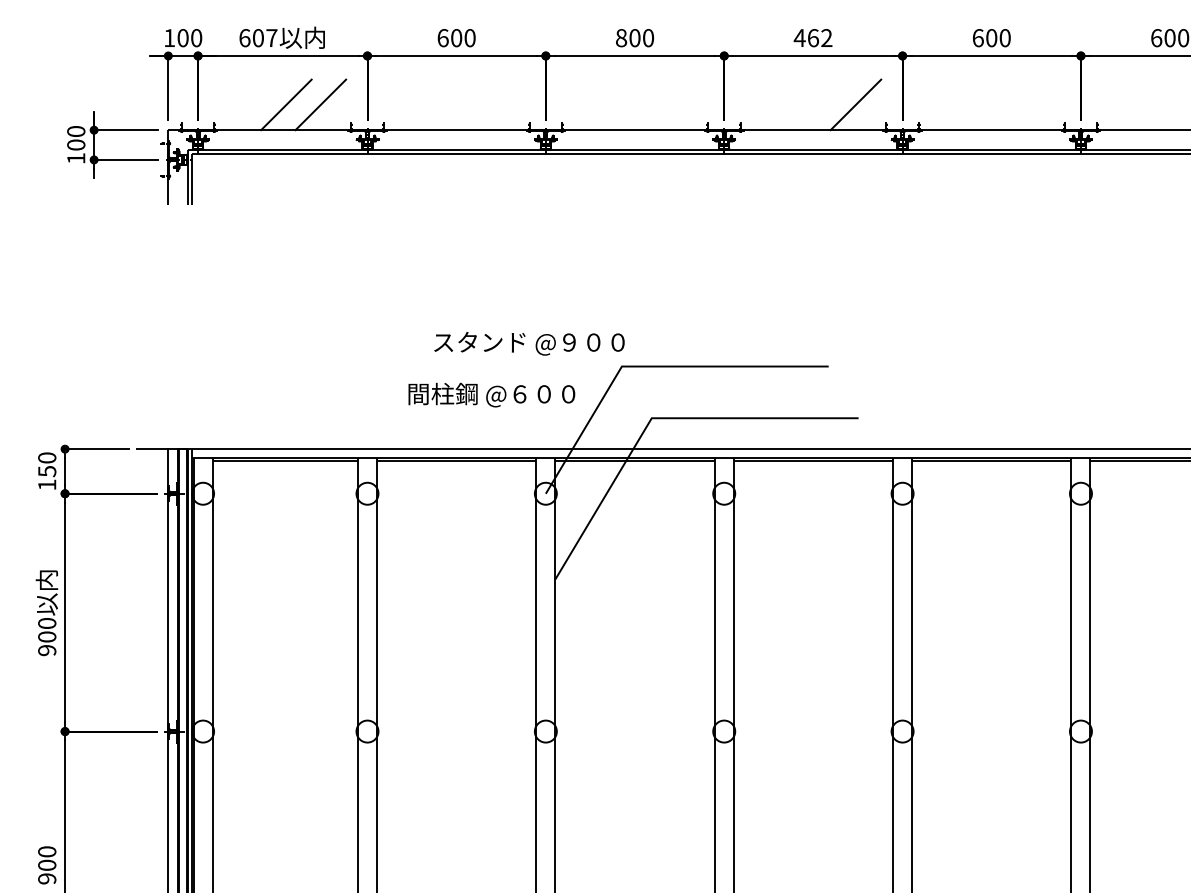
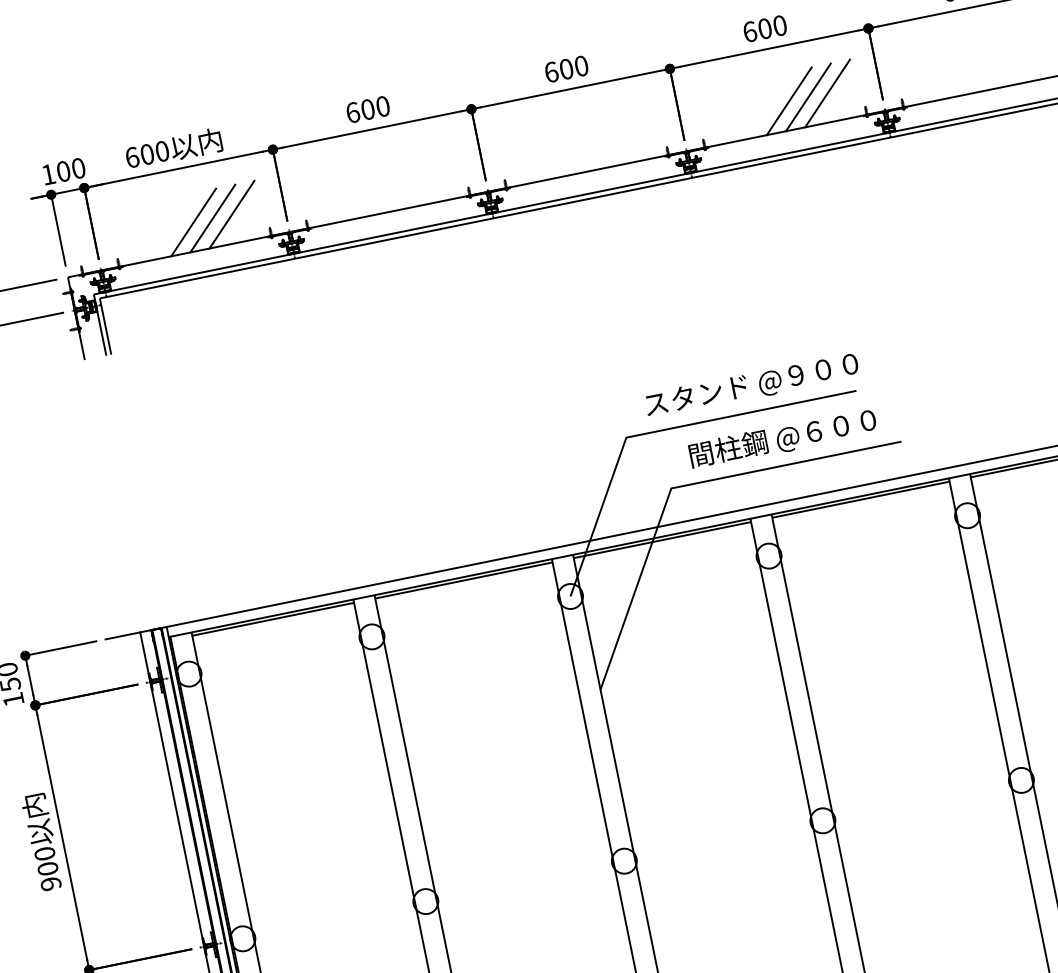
text: (271, 38) -> (162, 151), 607 -> 600
text: (621, 38) -> (551, 72), 800 -> 600
text: (812, 38) -> (764, 29), 462 -> 600
line: (303, 104) -> (212, 218), added
line: (821, 104) -> (789, 100), added
line: (838, 104) -> (808, 96), added
text: (529, 343) -> (752, 385), moved
text: (491, 394) -> (782, 438), moved

